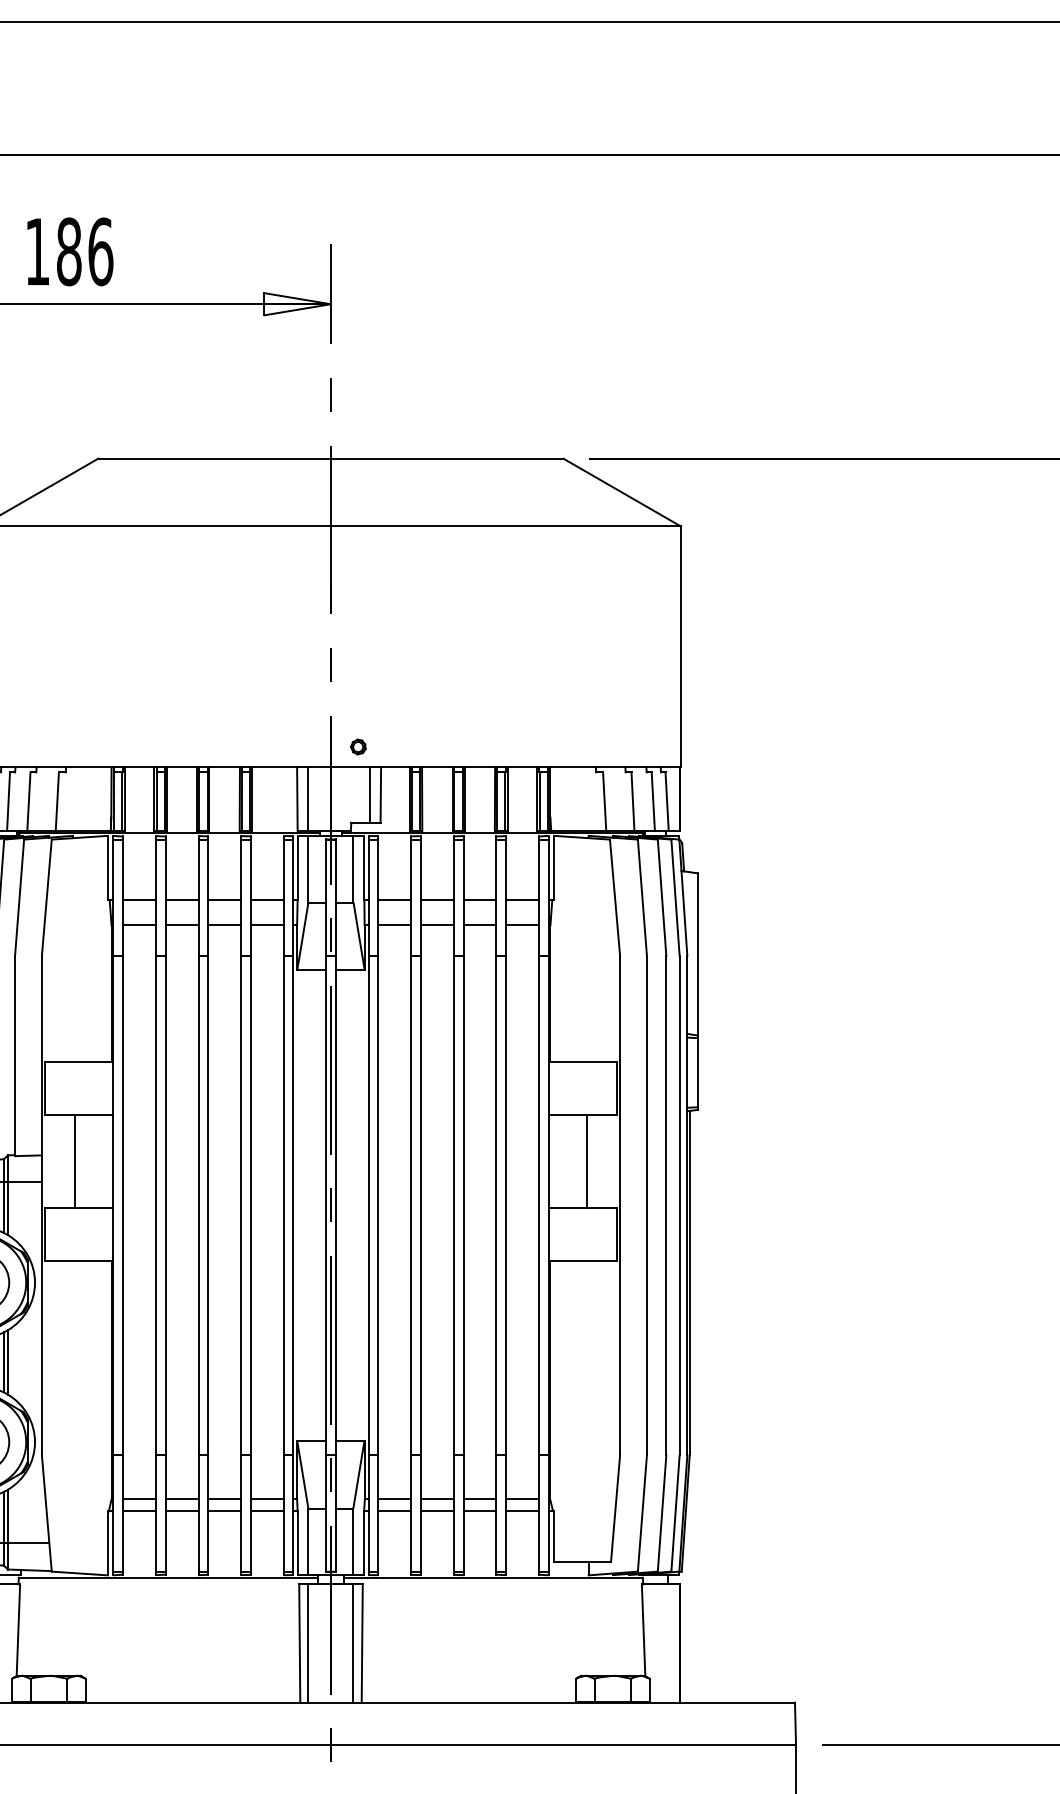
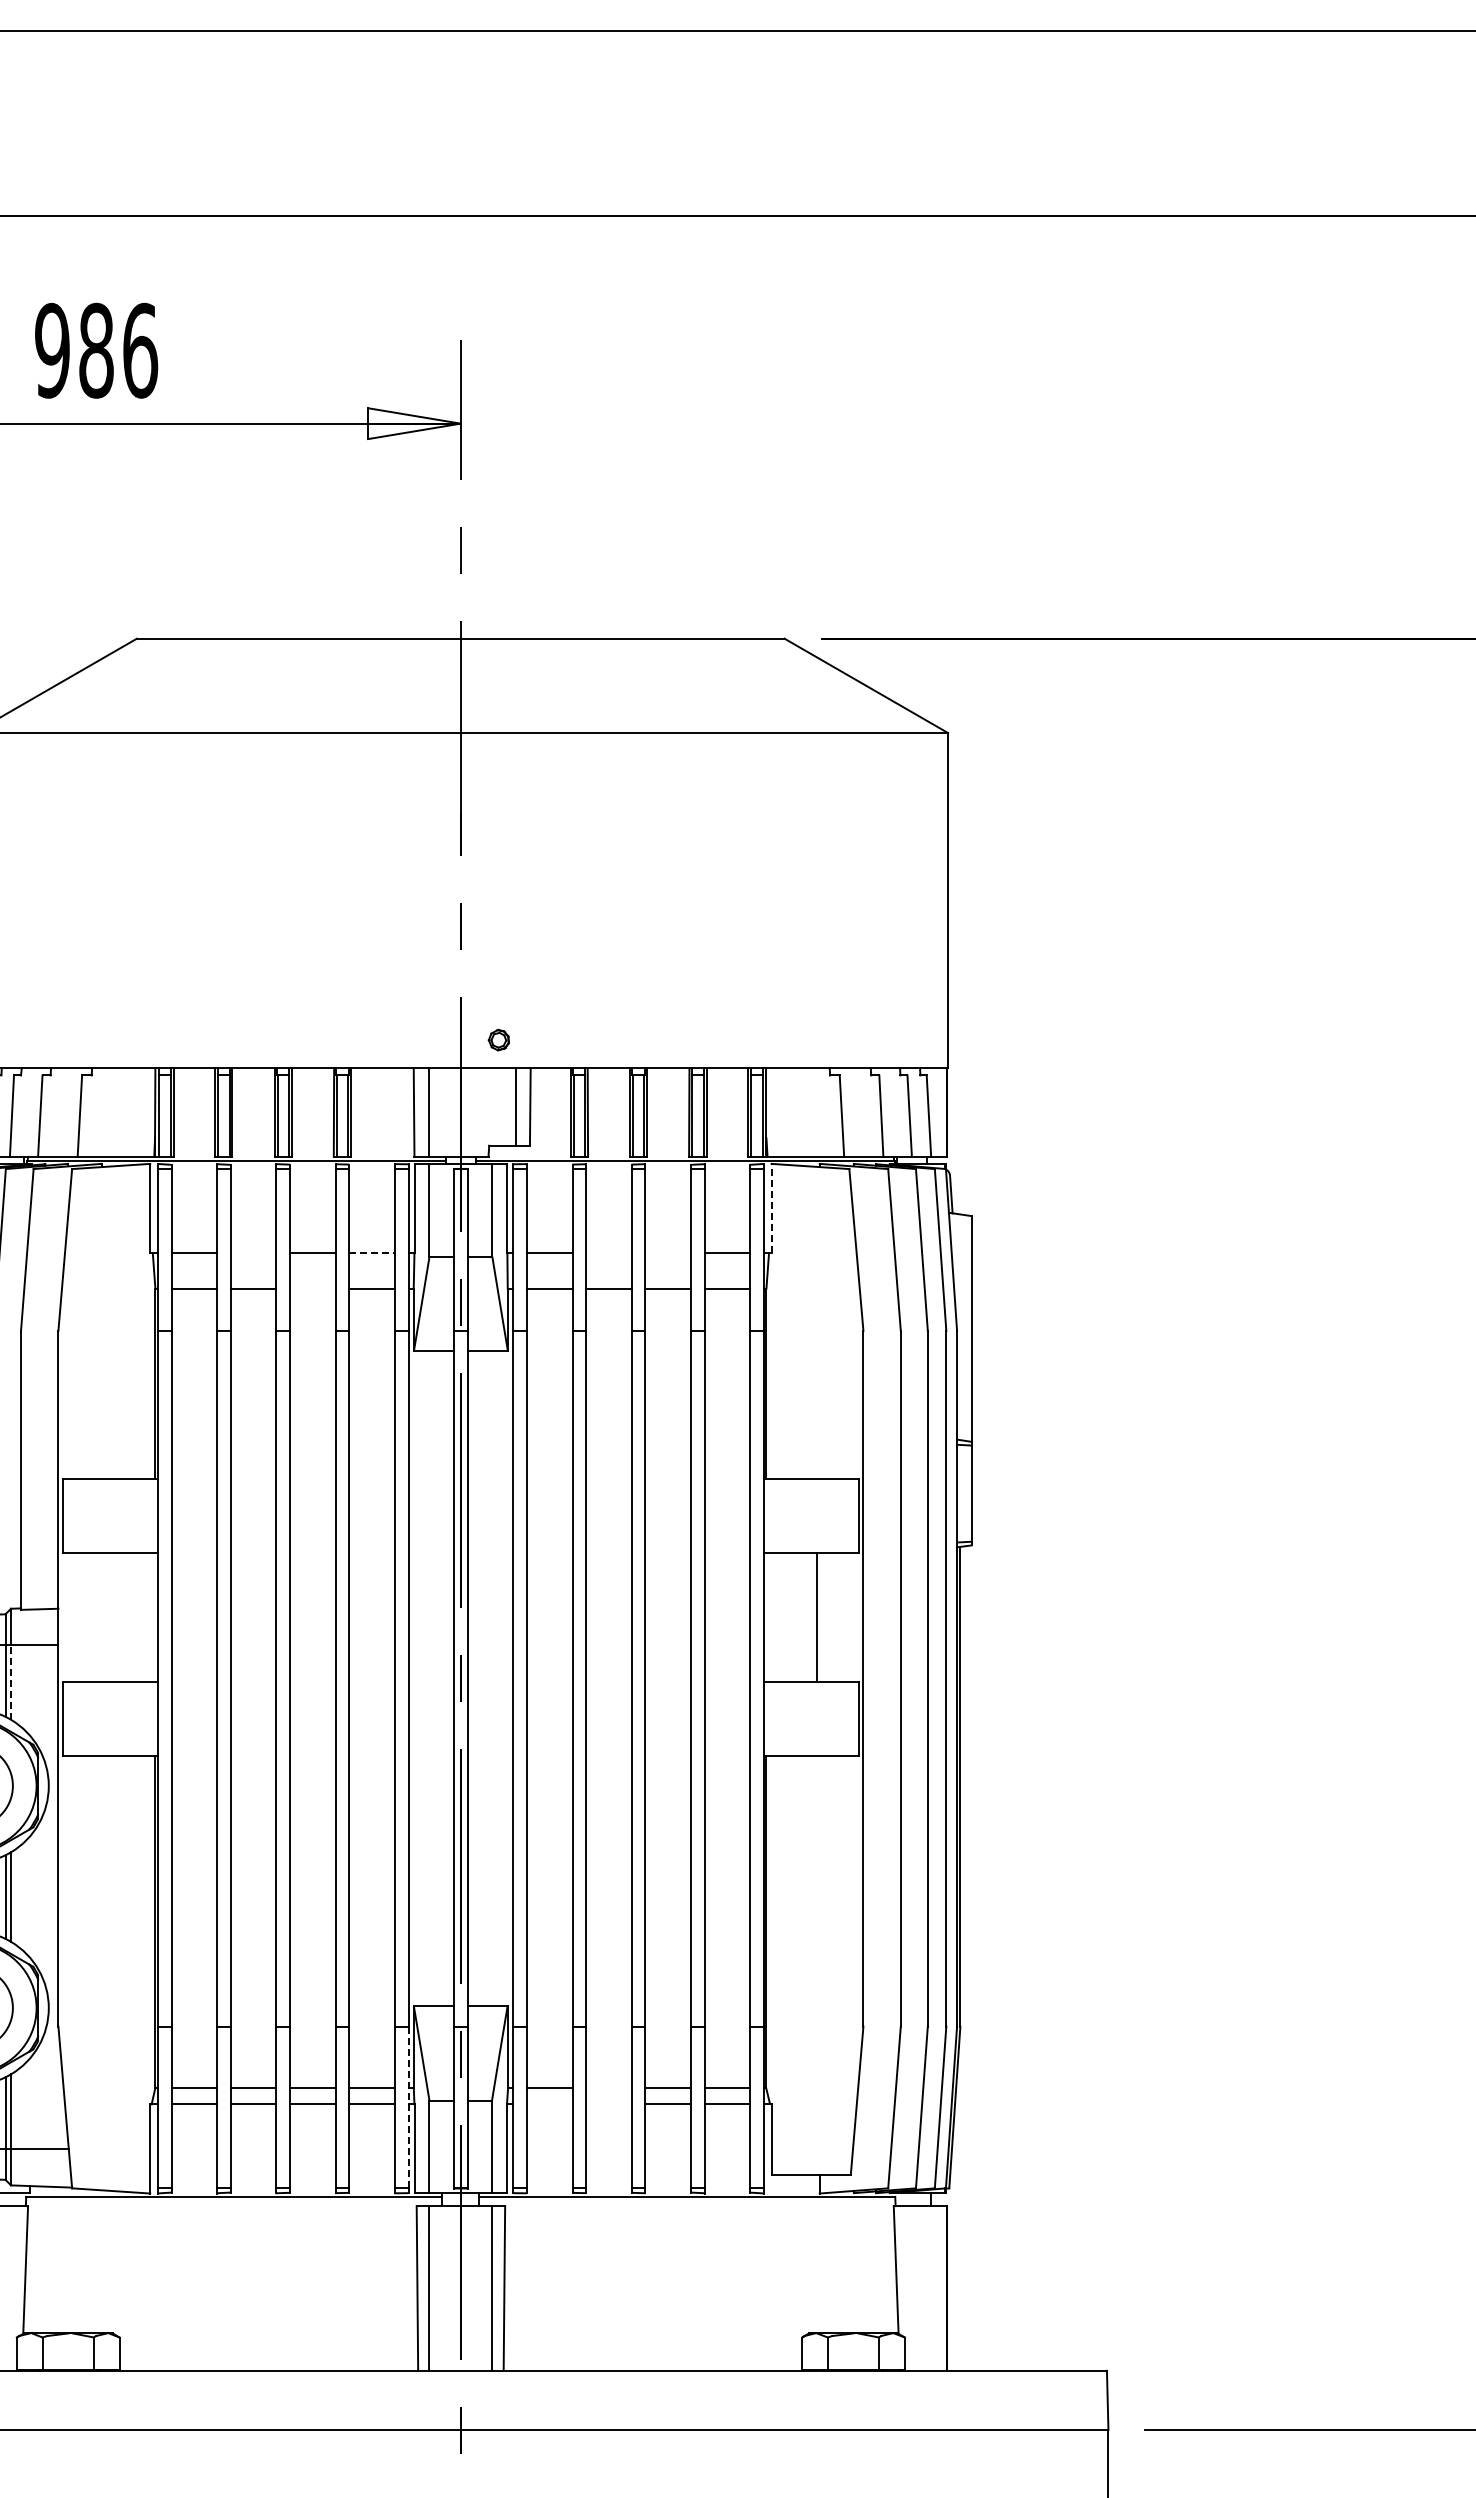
text: (37, 251) -> (52, 350), 186 -> 986
line: (554, 867) -> (771, 1208), solid -> dashed
line: (182, 900) -> (253, 1253), removed
line: (267, 900) -> (372, 1253), solid -> dashed
line: (436, 900) -> (608, 1253), removed
line: (479, 900) -> (667, 1253), removed
line: (224, 925) -> (312, 1288), removed
line: (75, 1161) -> (104, 1617), removed
line: (8, 1208) -> (11, 1682), solid -> dashed
line: (436, 1499) -> (608, 2087), removed
line: (394, 1511) -> (549, 2104), removed
line: (436, 1511) -> (608, 2104), removed
line: (293, 1513) -> (408, 2107), solid -> dashed

